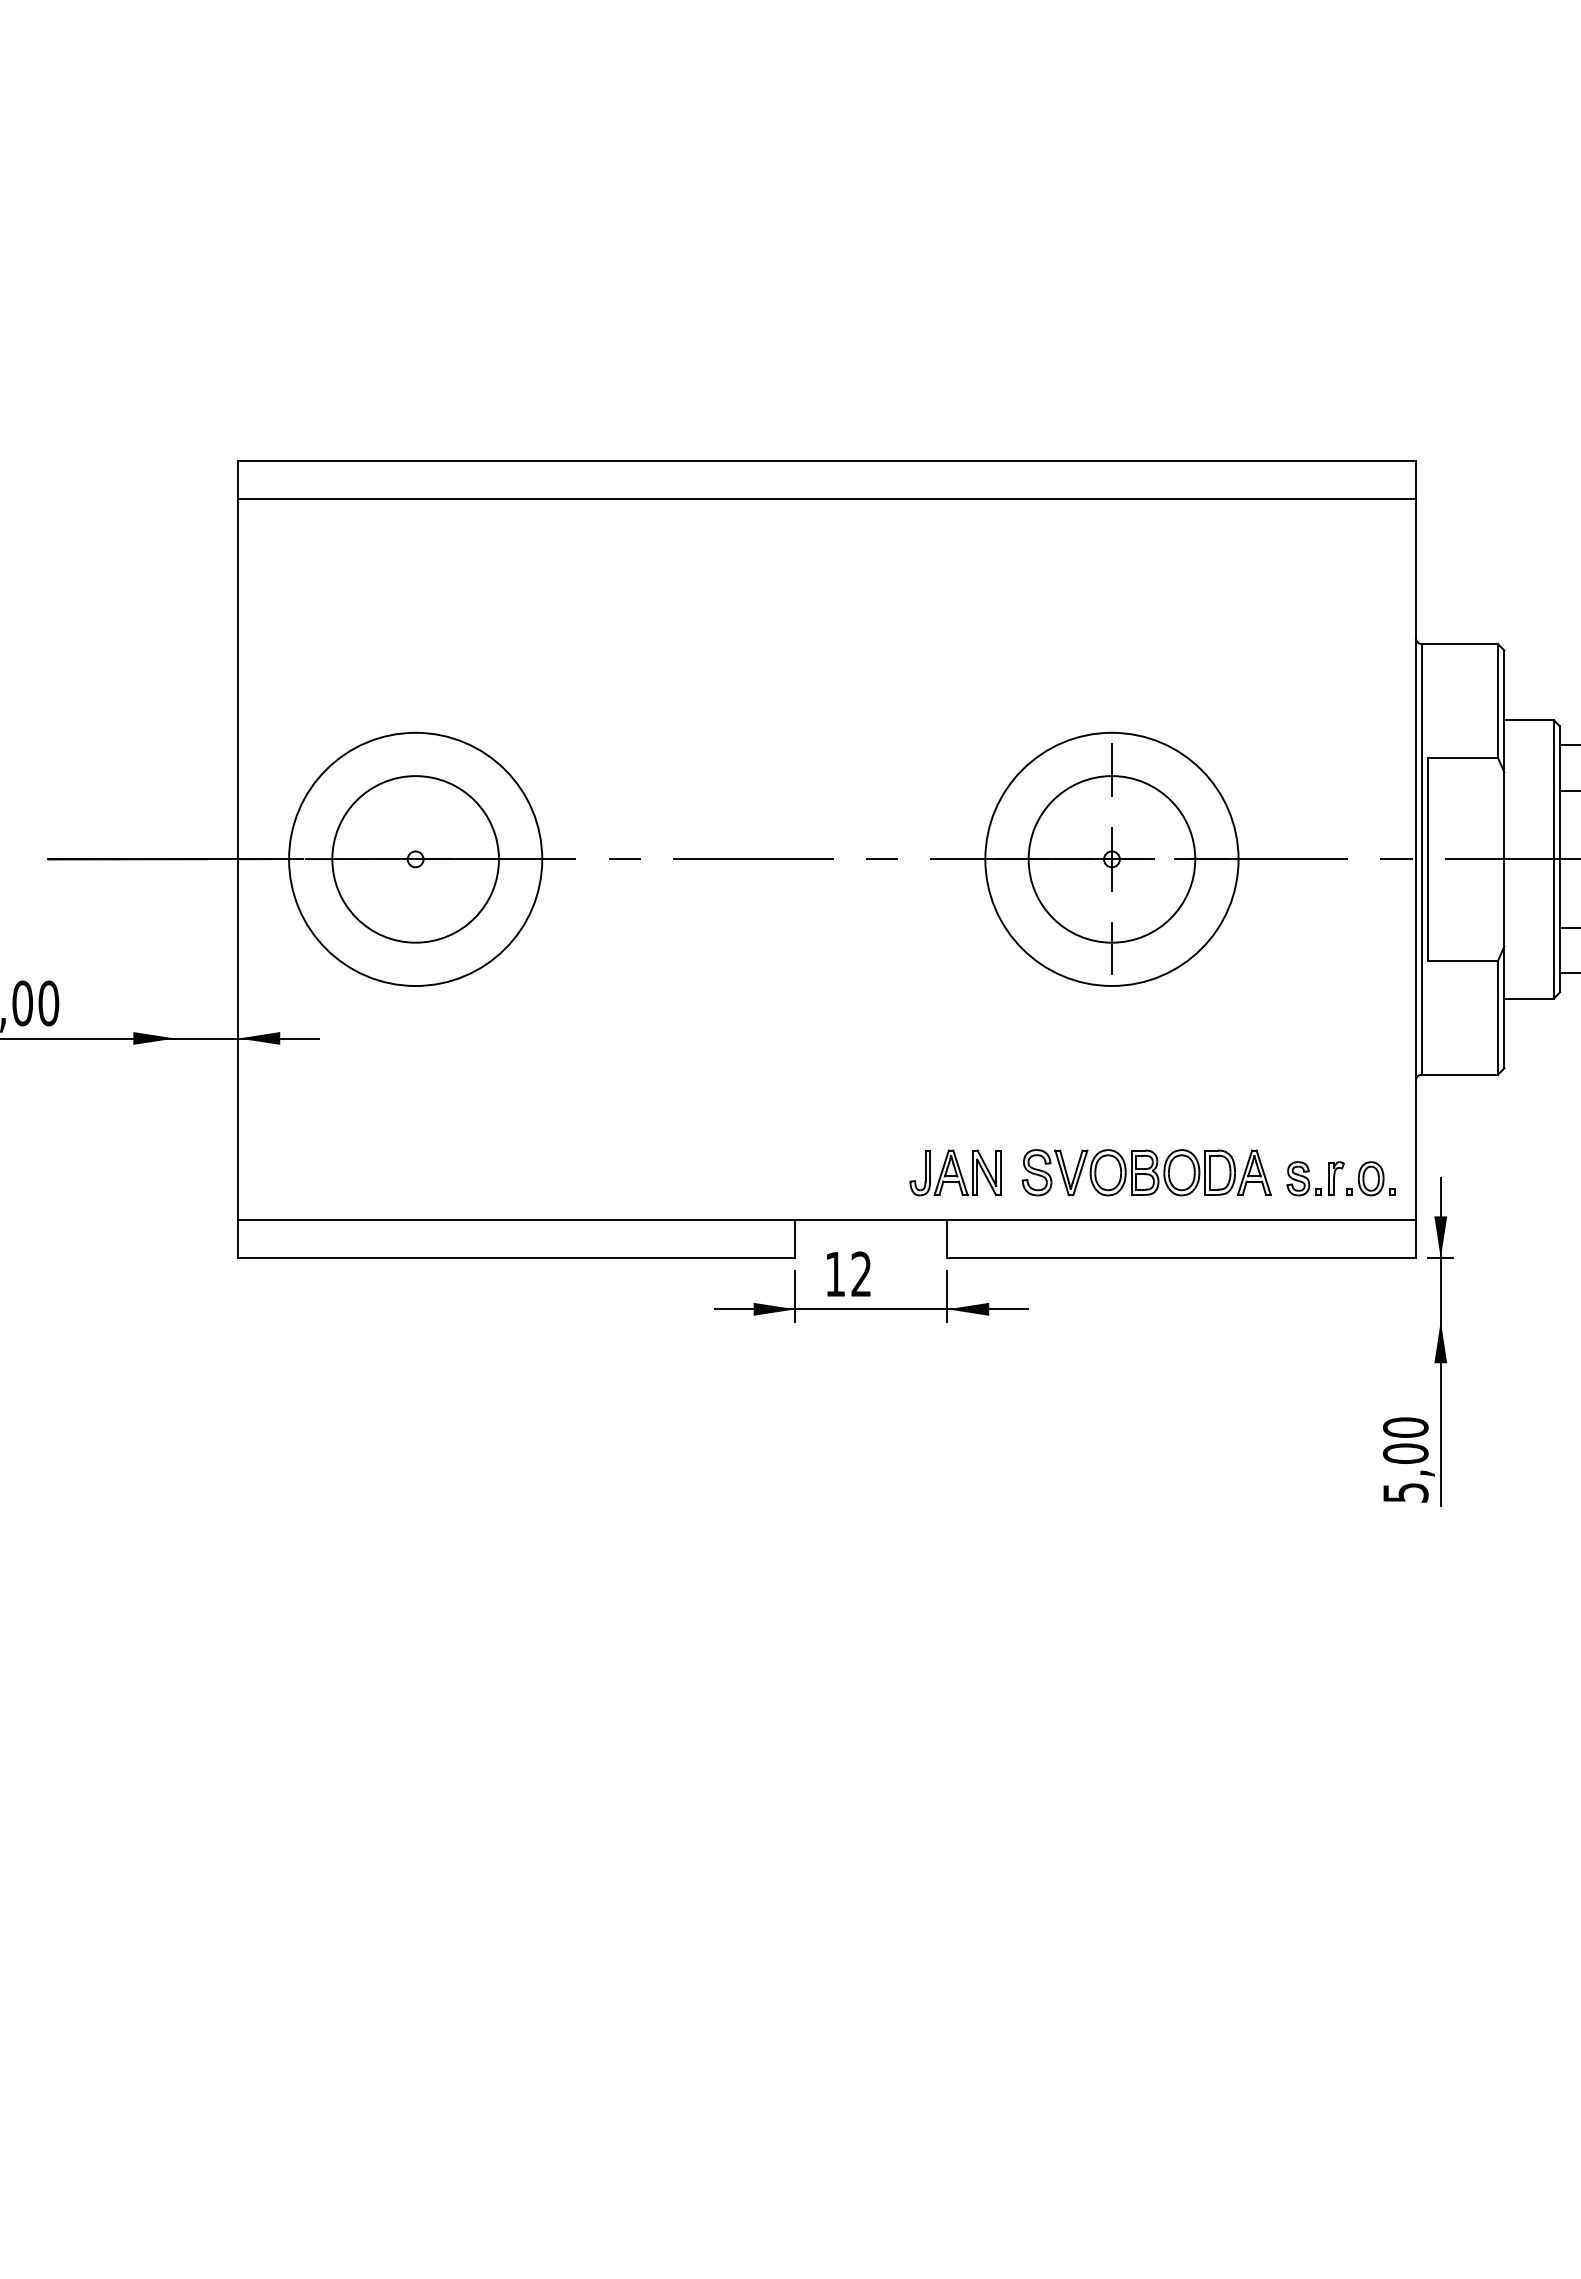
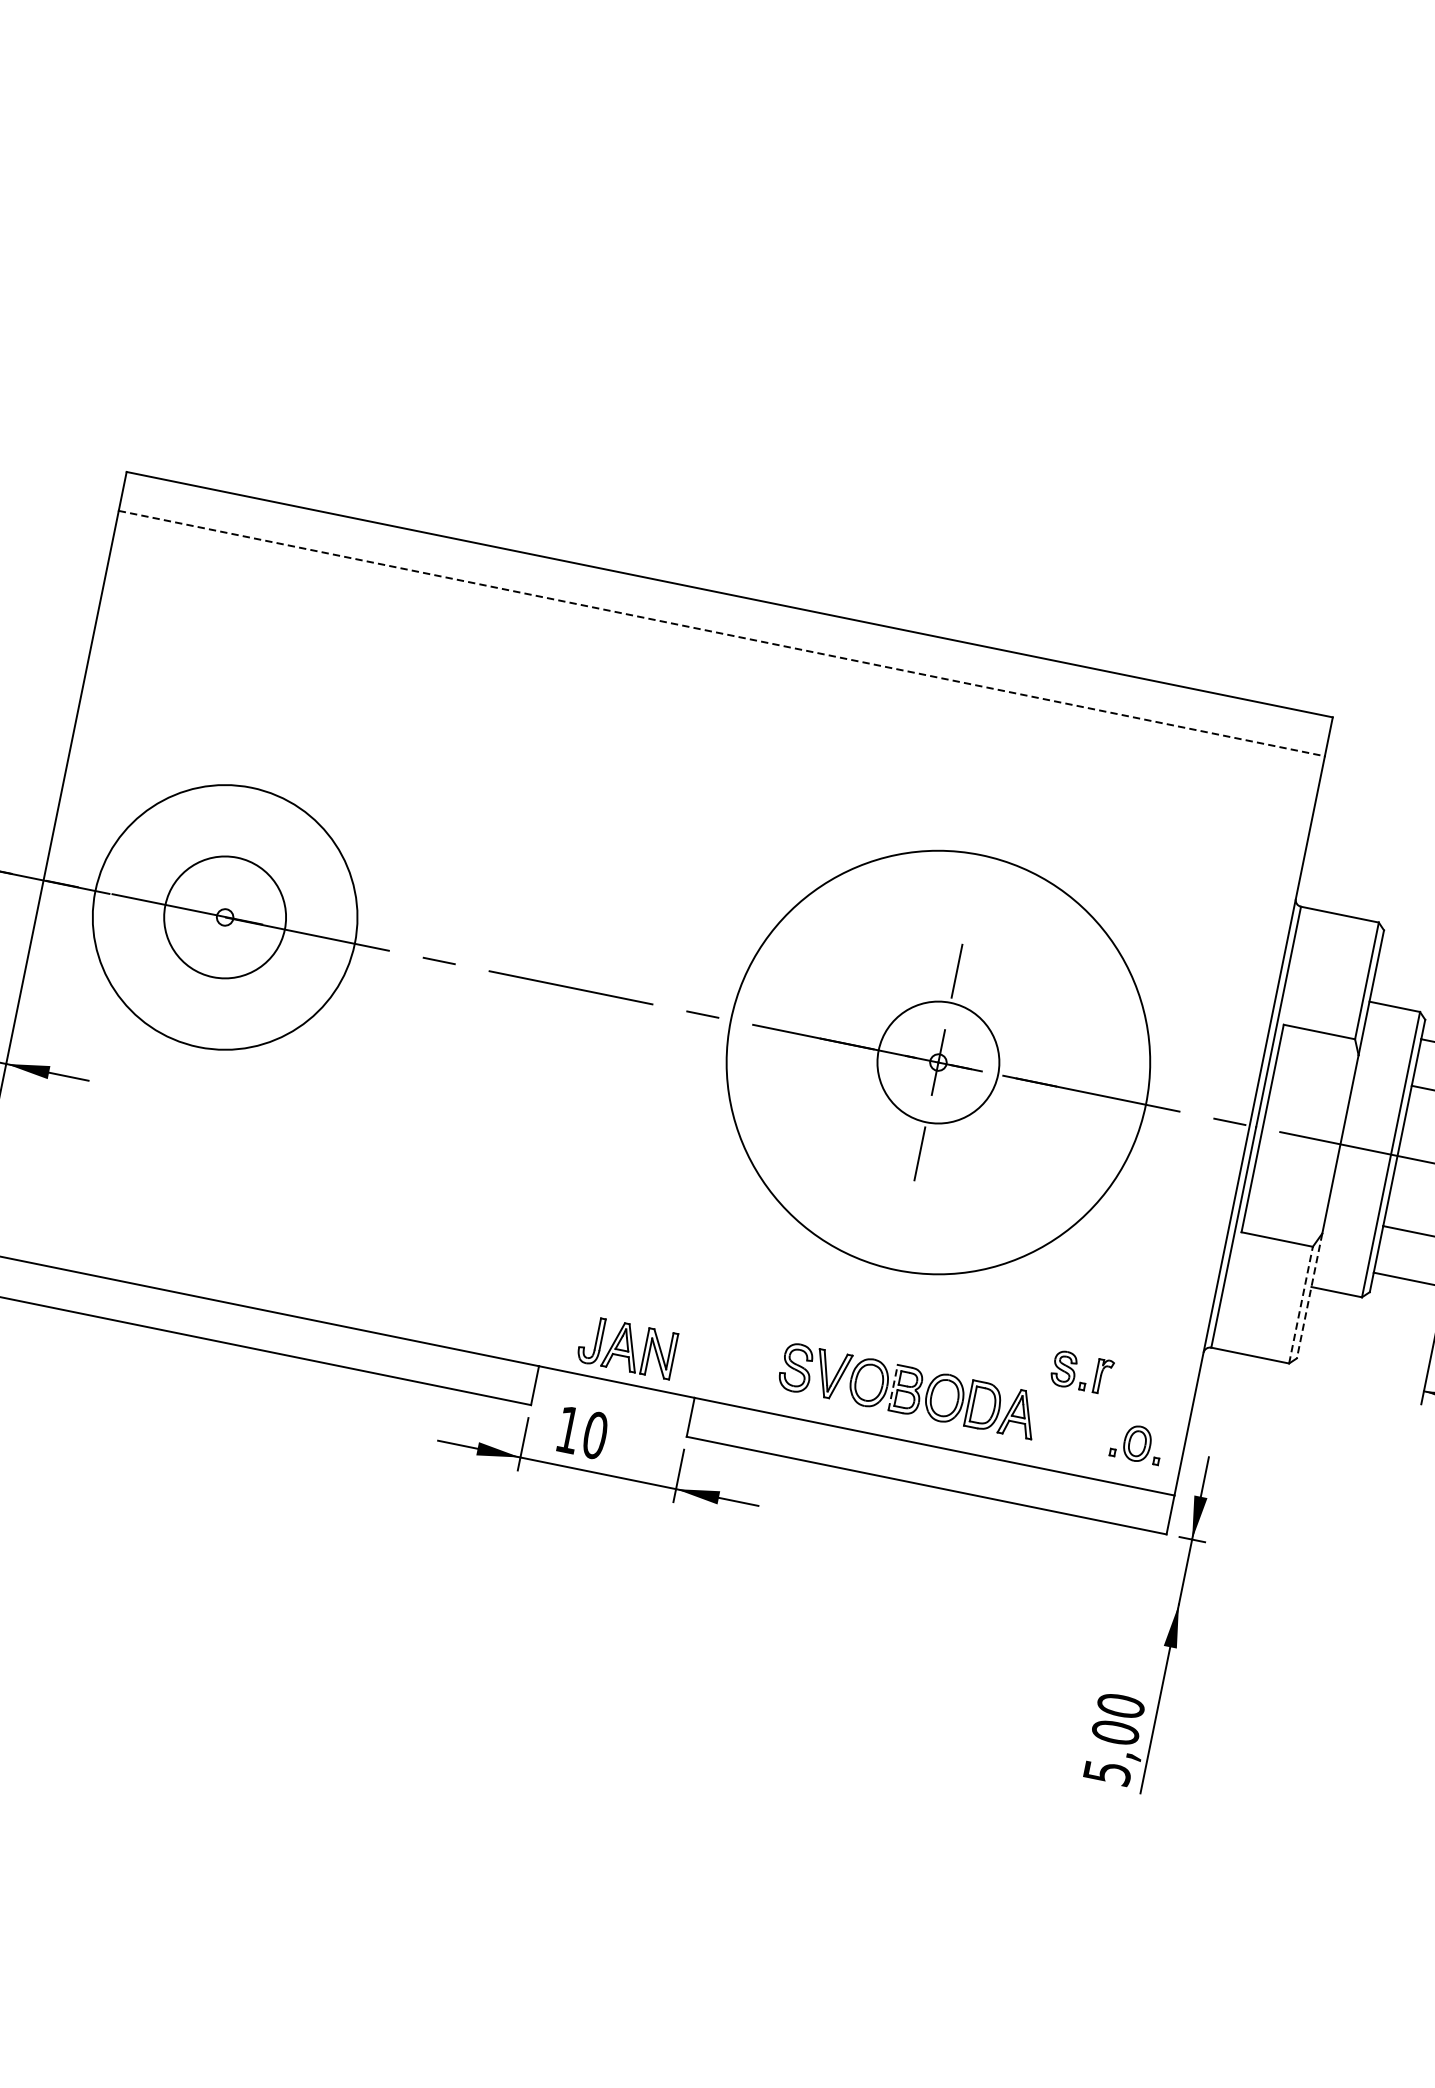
line: (827, 498) -> (722, 633), solid -> dashed
circle: (415, 859) -> (224, 917), size x0.7
circle: (1111, 859) -> (937, 1062), size x0.7
circle: (1111, 859) -> (937, 1062), size x1.6
line: (1504, 1007) -> (1309, 1296), solid -> dashed
line: (1498, 1017) -> (1301, 1305), solid -> dashed
part: (955, 1172) -> (627, 1347), moved
line: (1131, 1172) -> (893, 1387), solid -> dashed
part: (1309, 1180) -> (1075, 1373), moved
text: (861, 1274) -> (595, 1435), 12 -> 10

